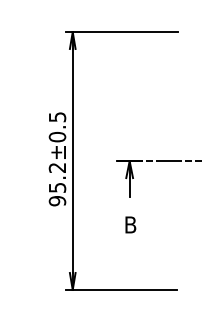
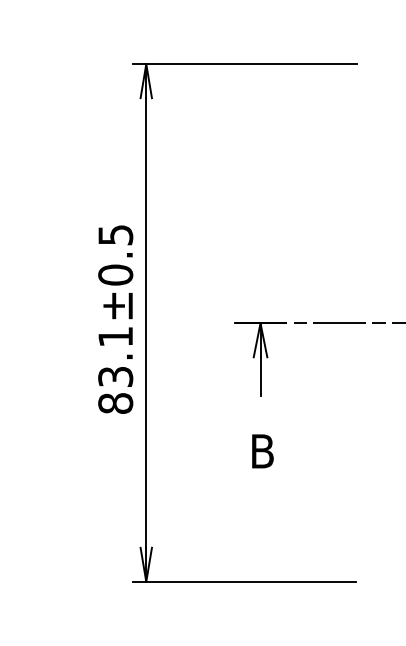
text: (57, 184) -> (115, 370), 95.2±0.5 -> 83.1±0.5

